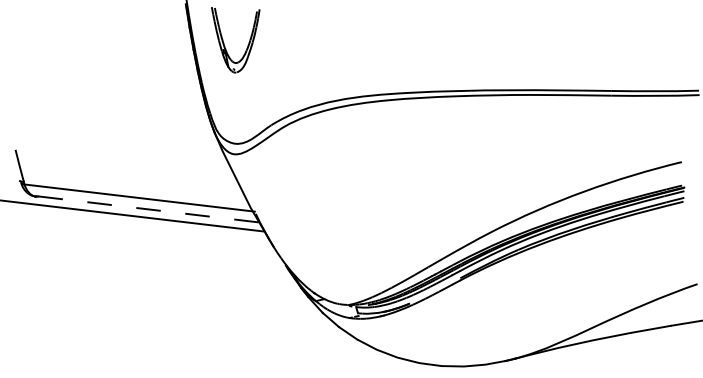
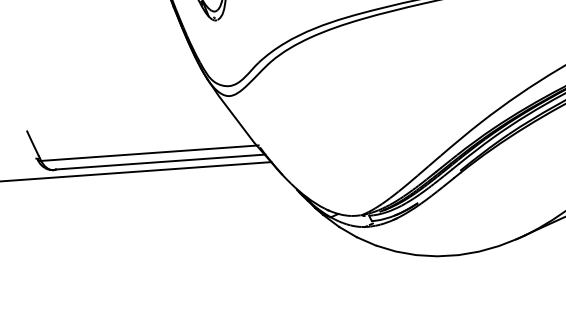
line: (149, 209) -> (161, 162), dashed -> solid

